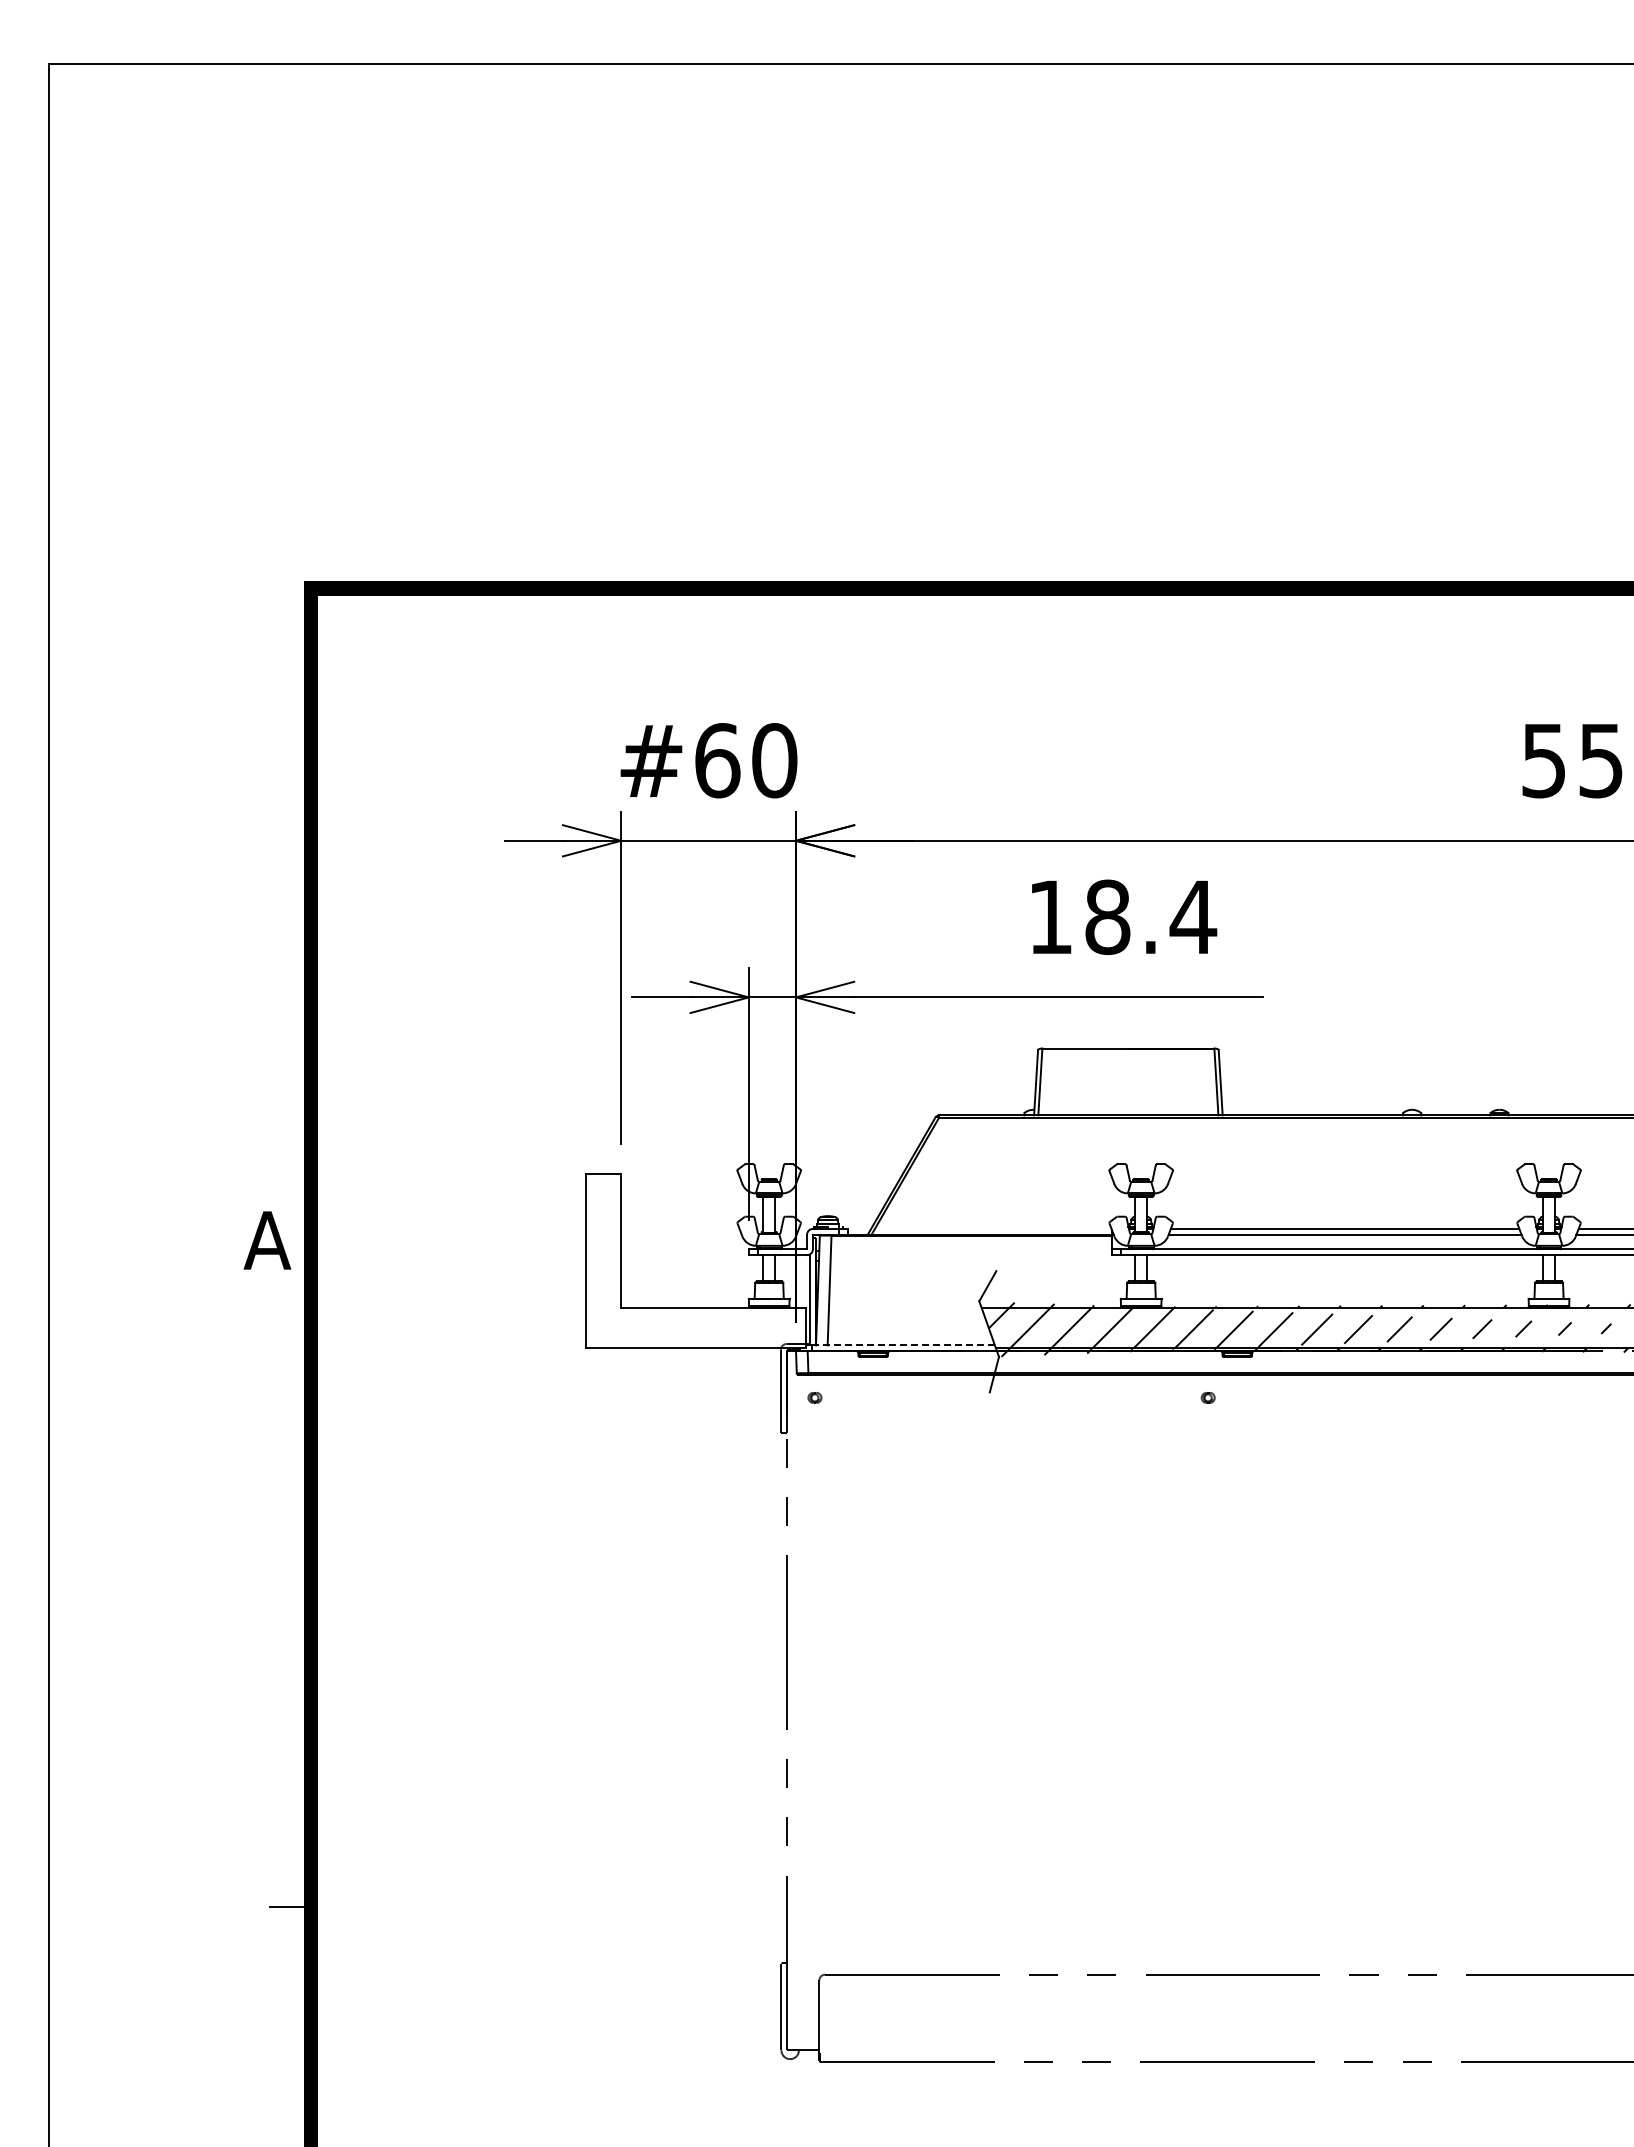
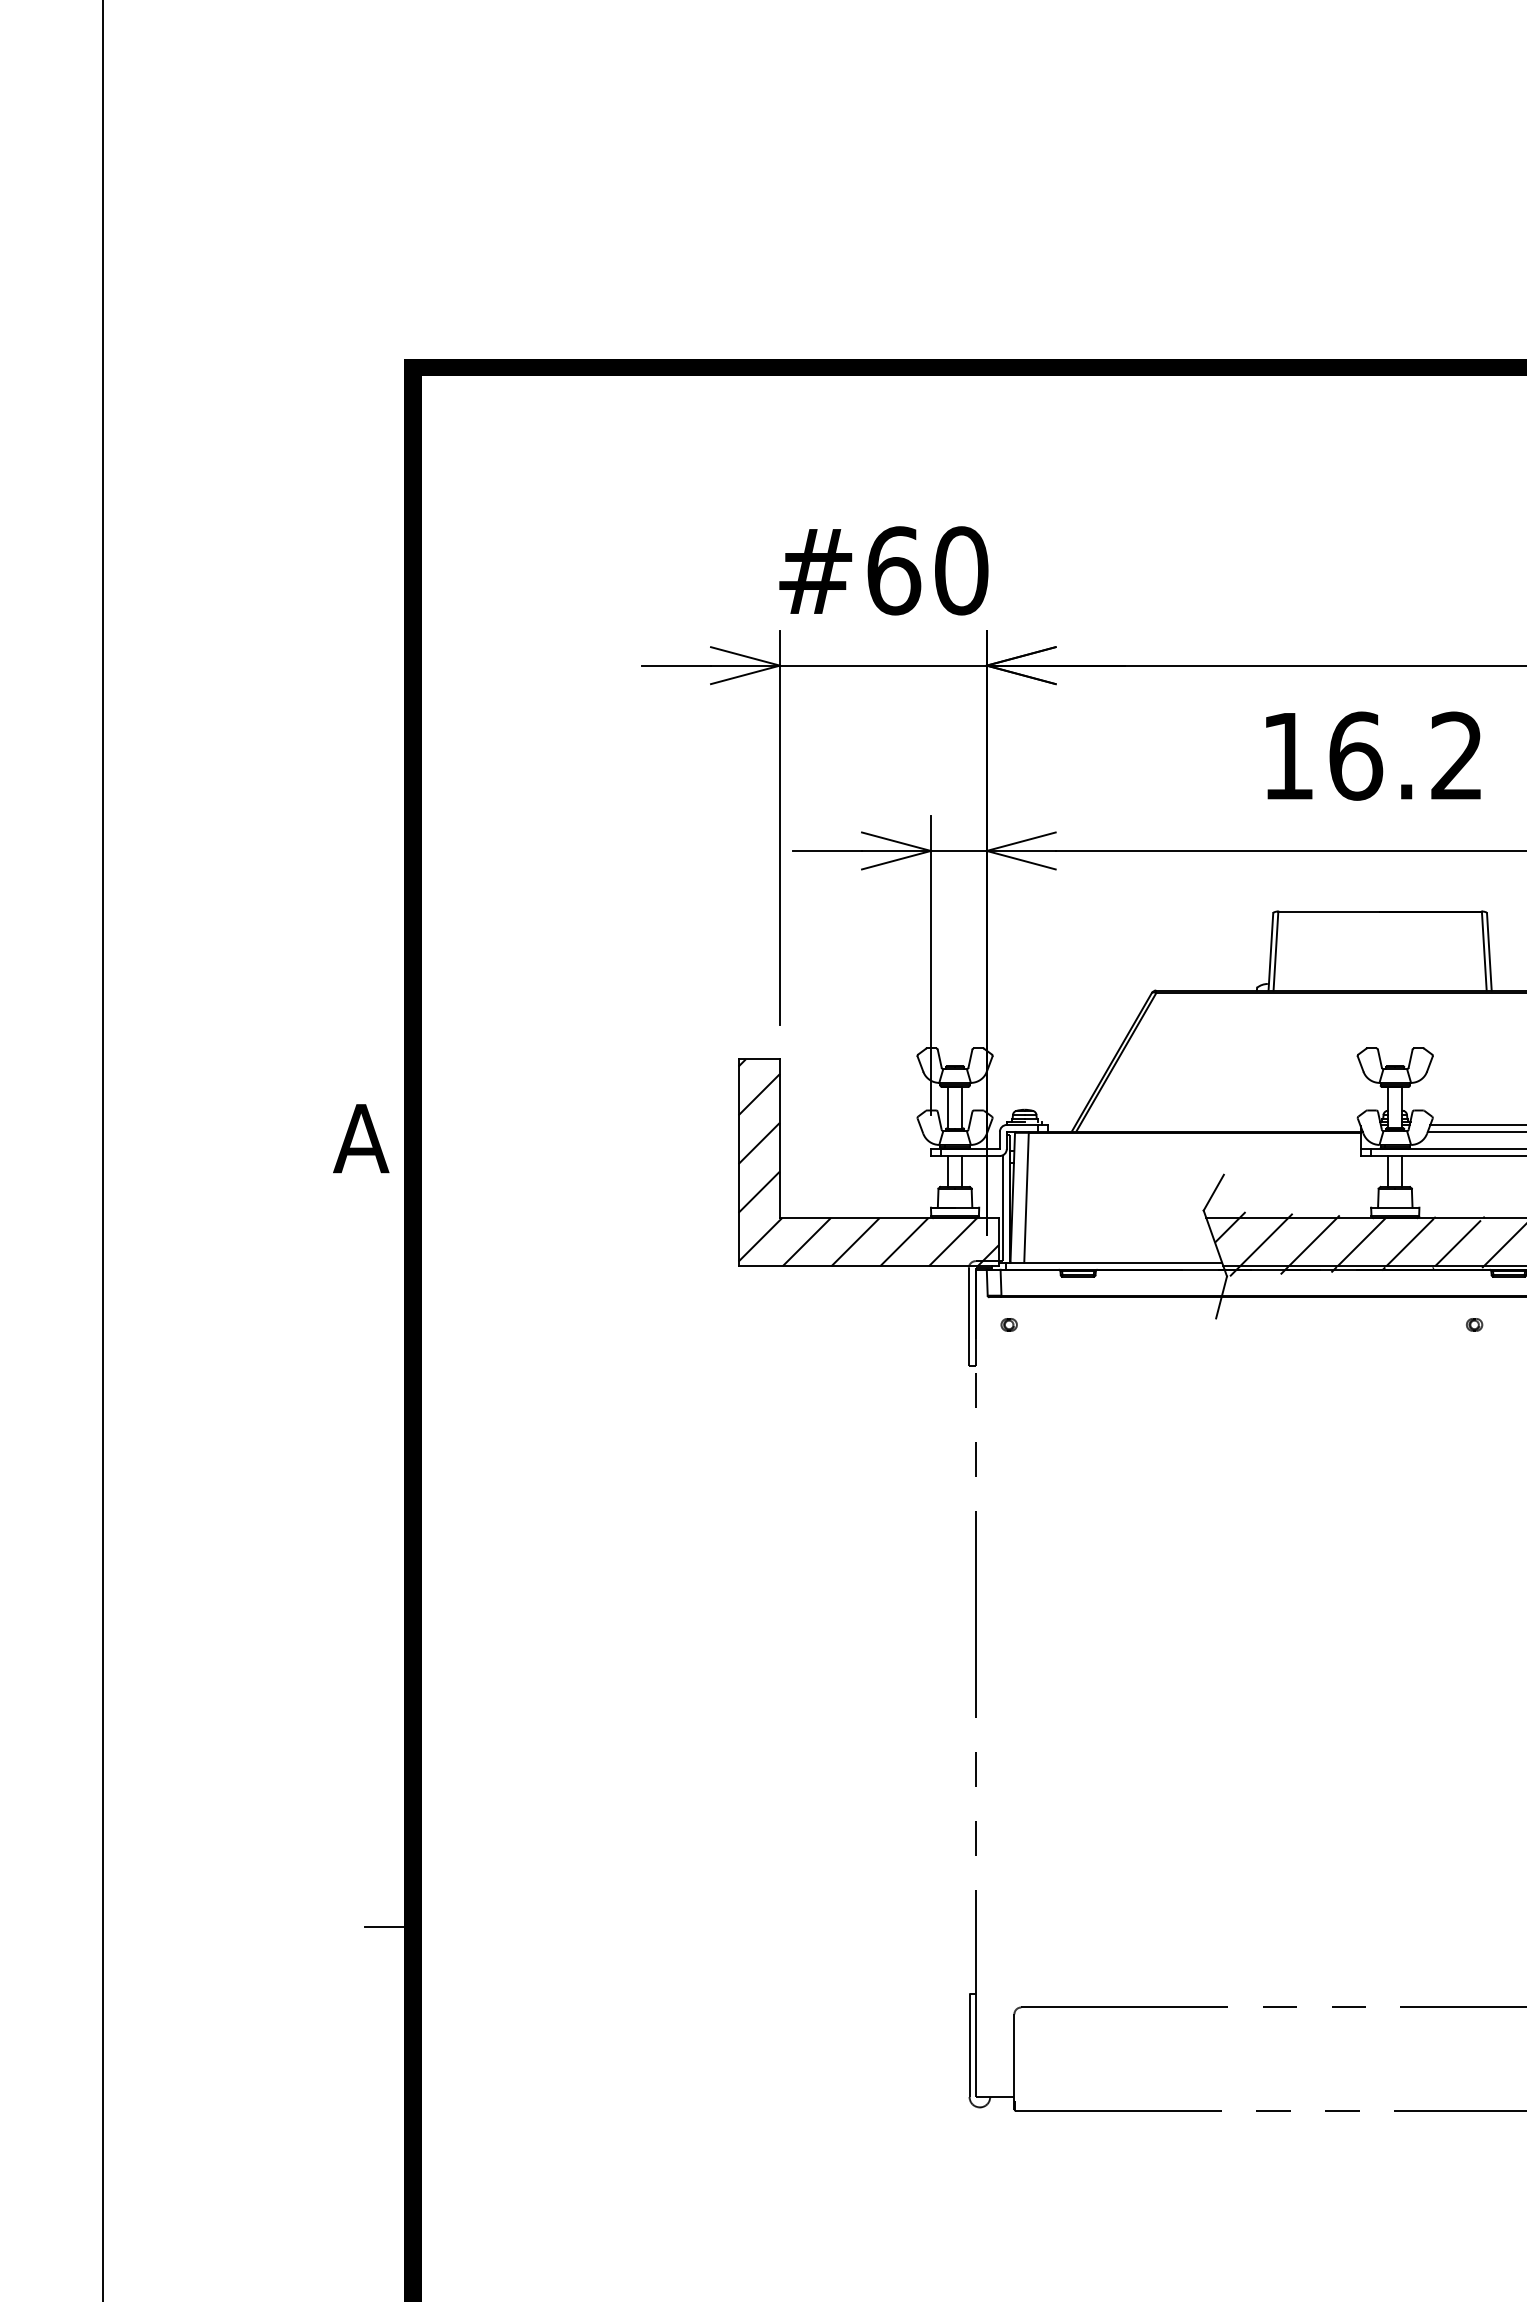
text: (1151, 916) -> (1407, 755), 18.4 -> 16.2
hatch: (696, 1260) -> (869, 1162), added
line: (903, 1345) -> (1113, 1262), dashed -> solid

